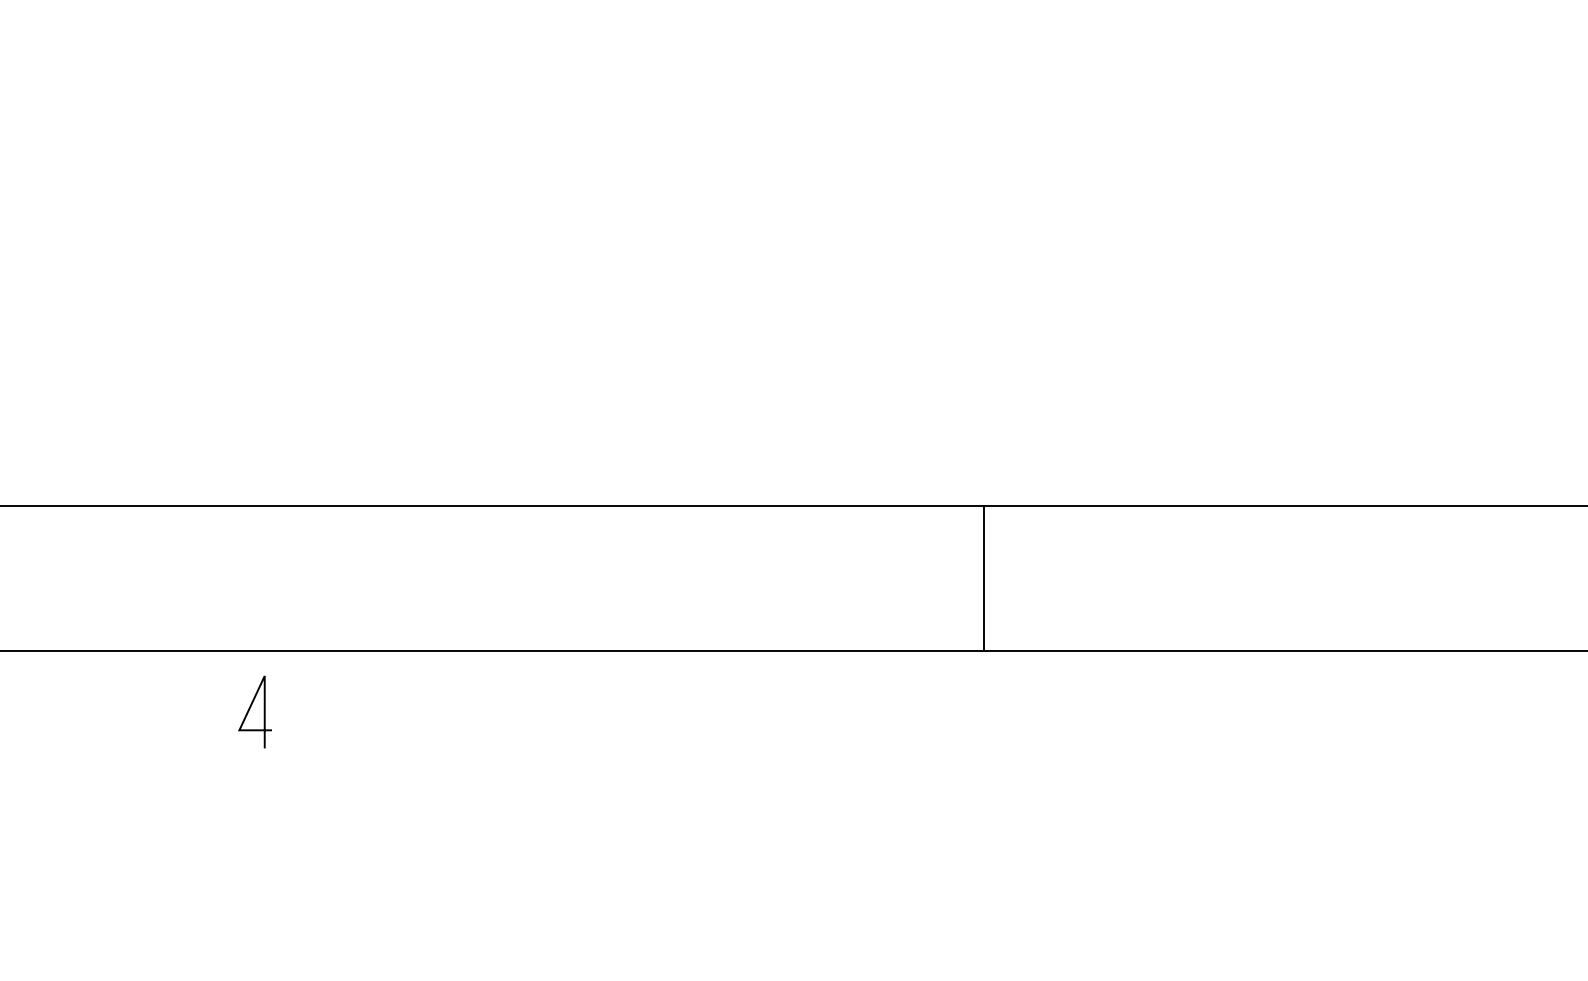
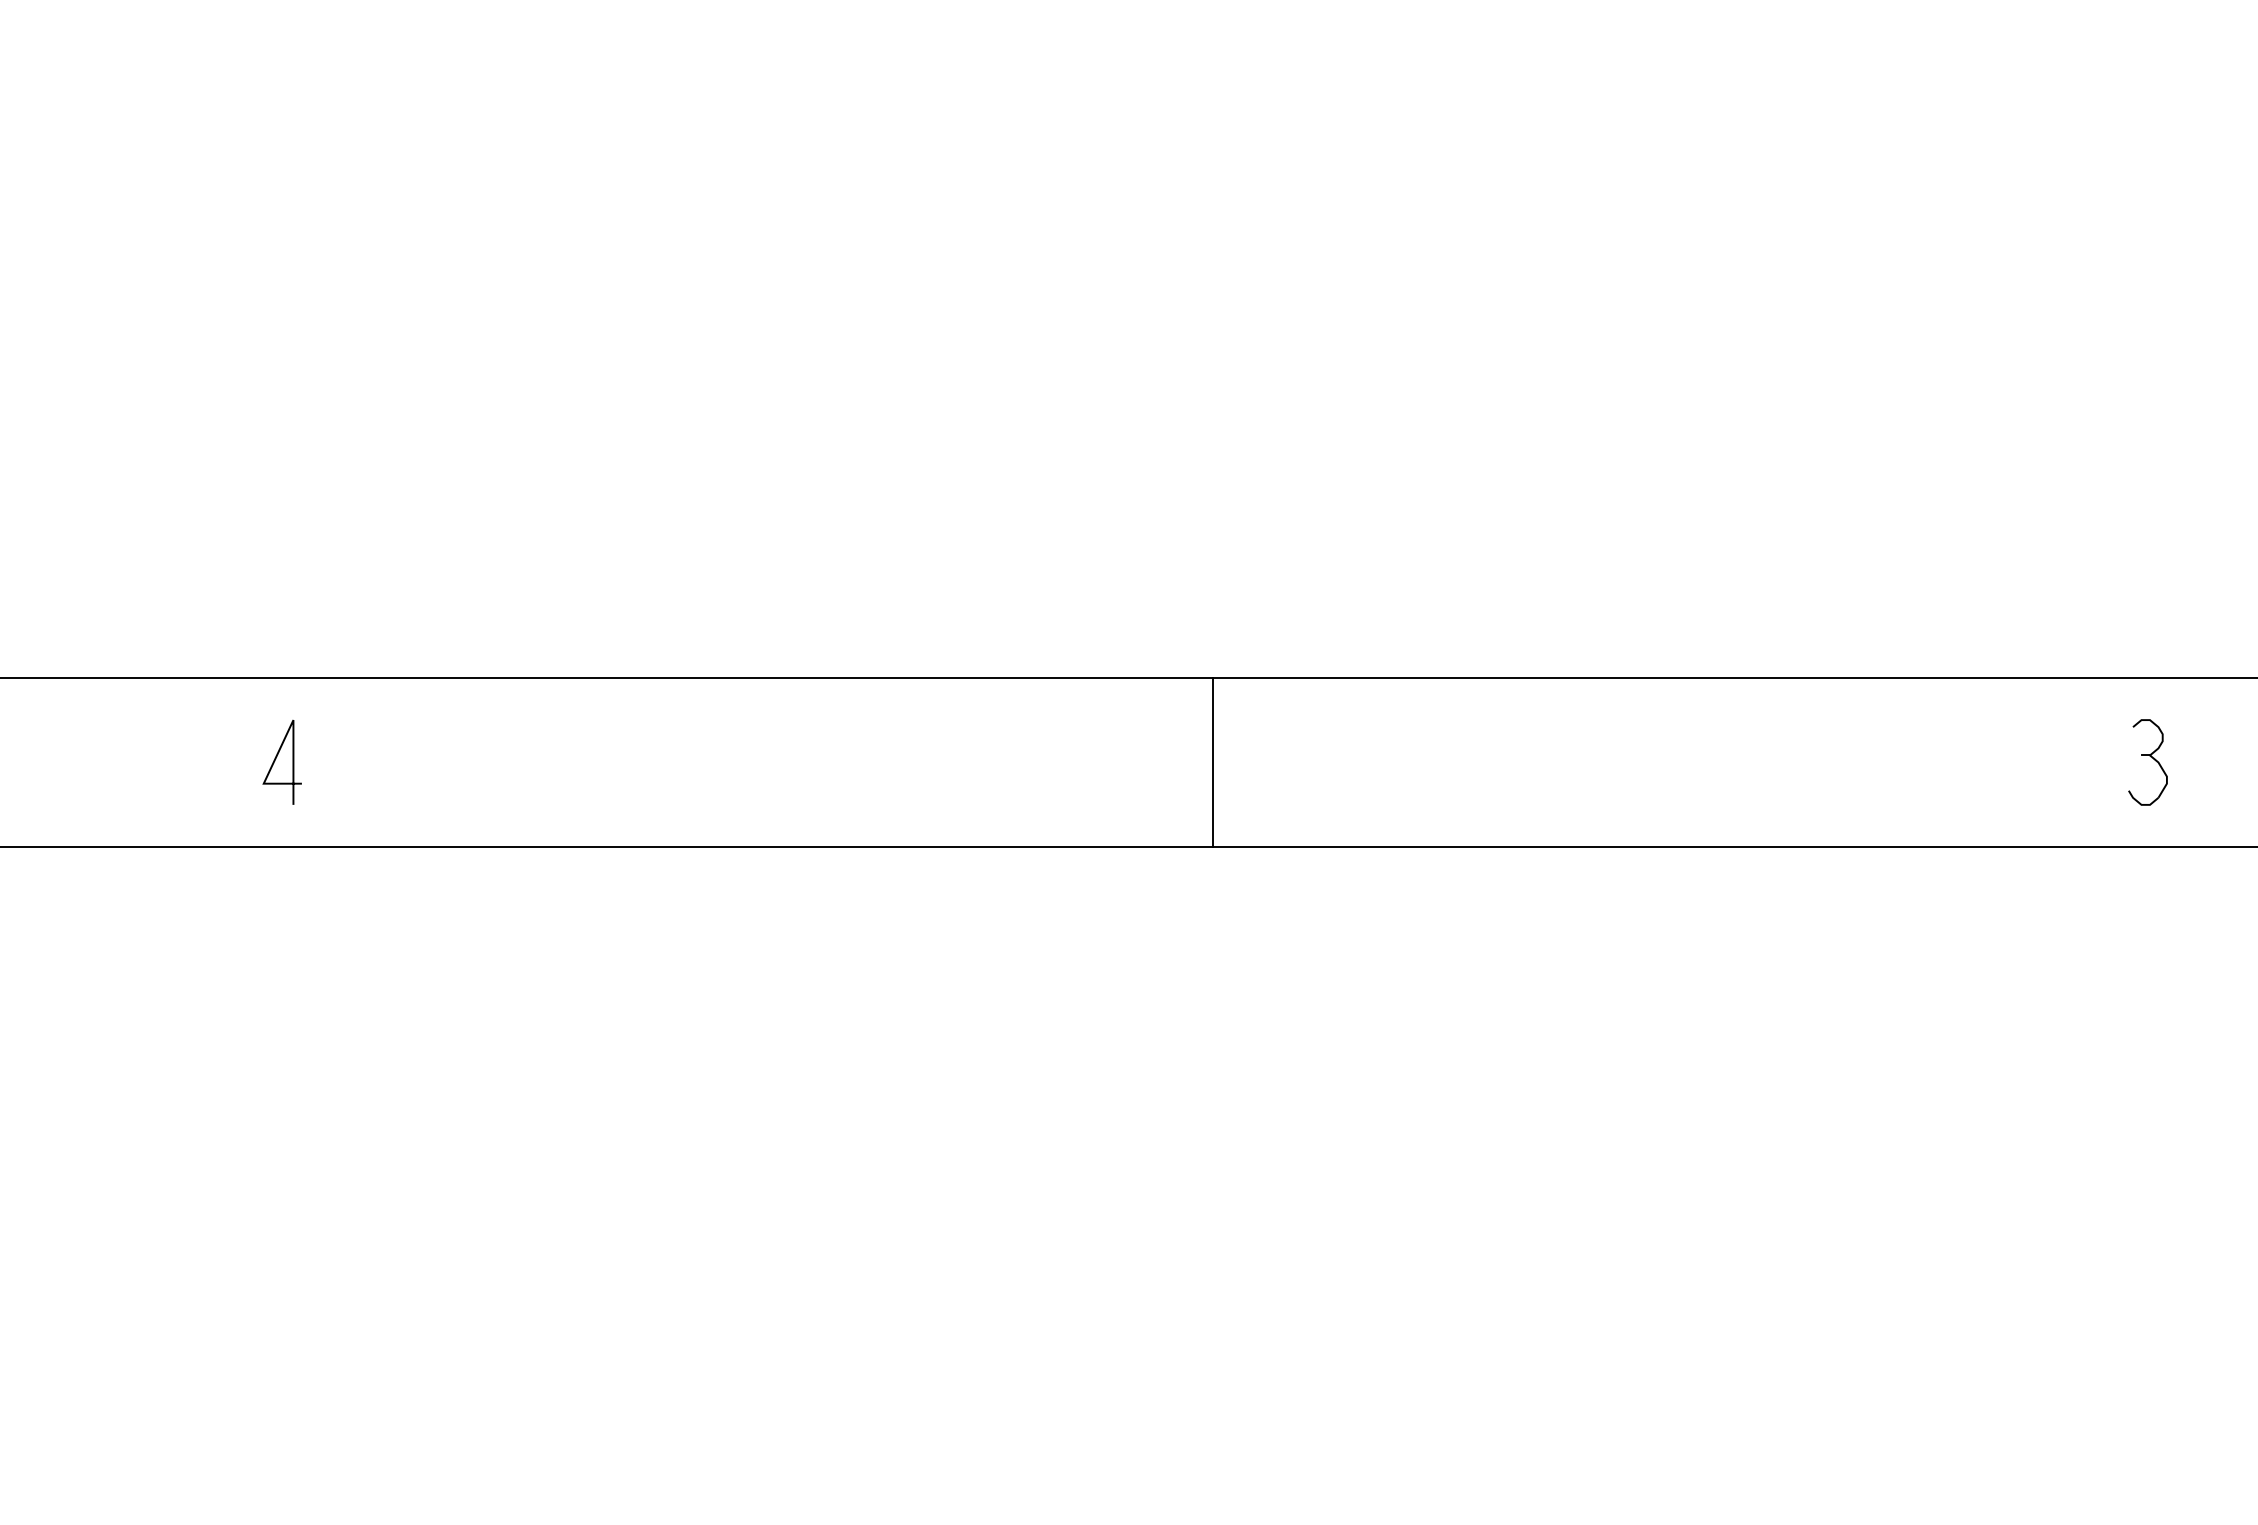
line: (984, 578) -> (1213, 762), moved
line: (250, 709) -> (276, 759), moved

